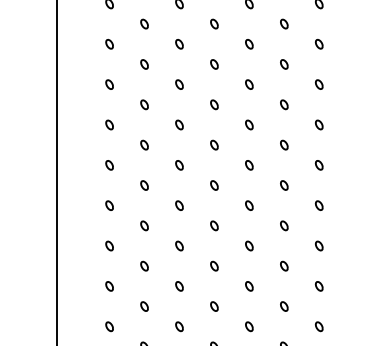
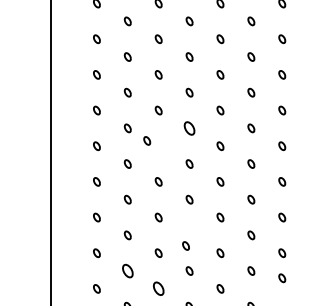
part: (214, 144) -> (189, 127), size x1.6
part: (179, 165) -> (147, 141), moved
part: (214, 265) -> (186, 245), moved
part: (144, 306) -> (127, 271), size x1.6
part: (179, 326) -> (158, 288), size x1.6
part: (318, 326) -> (281, 278), moved

